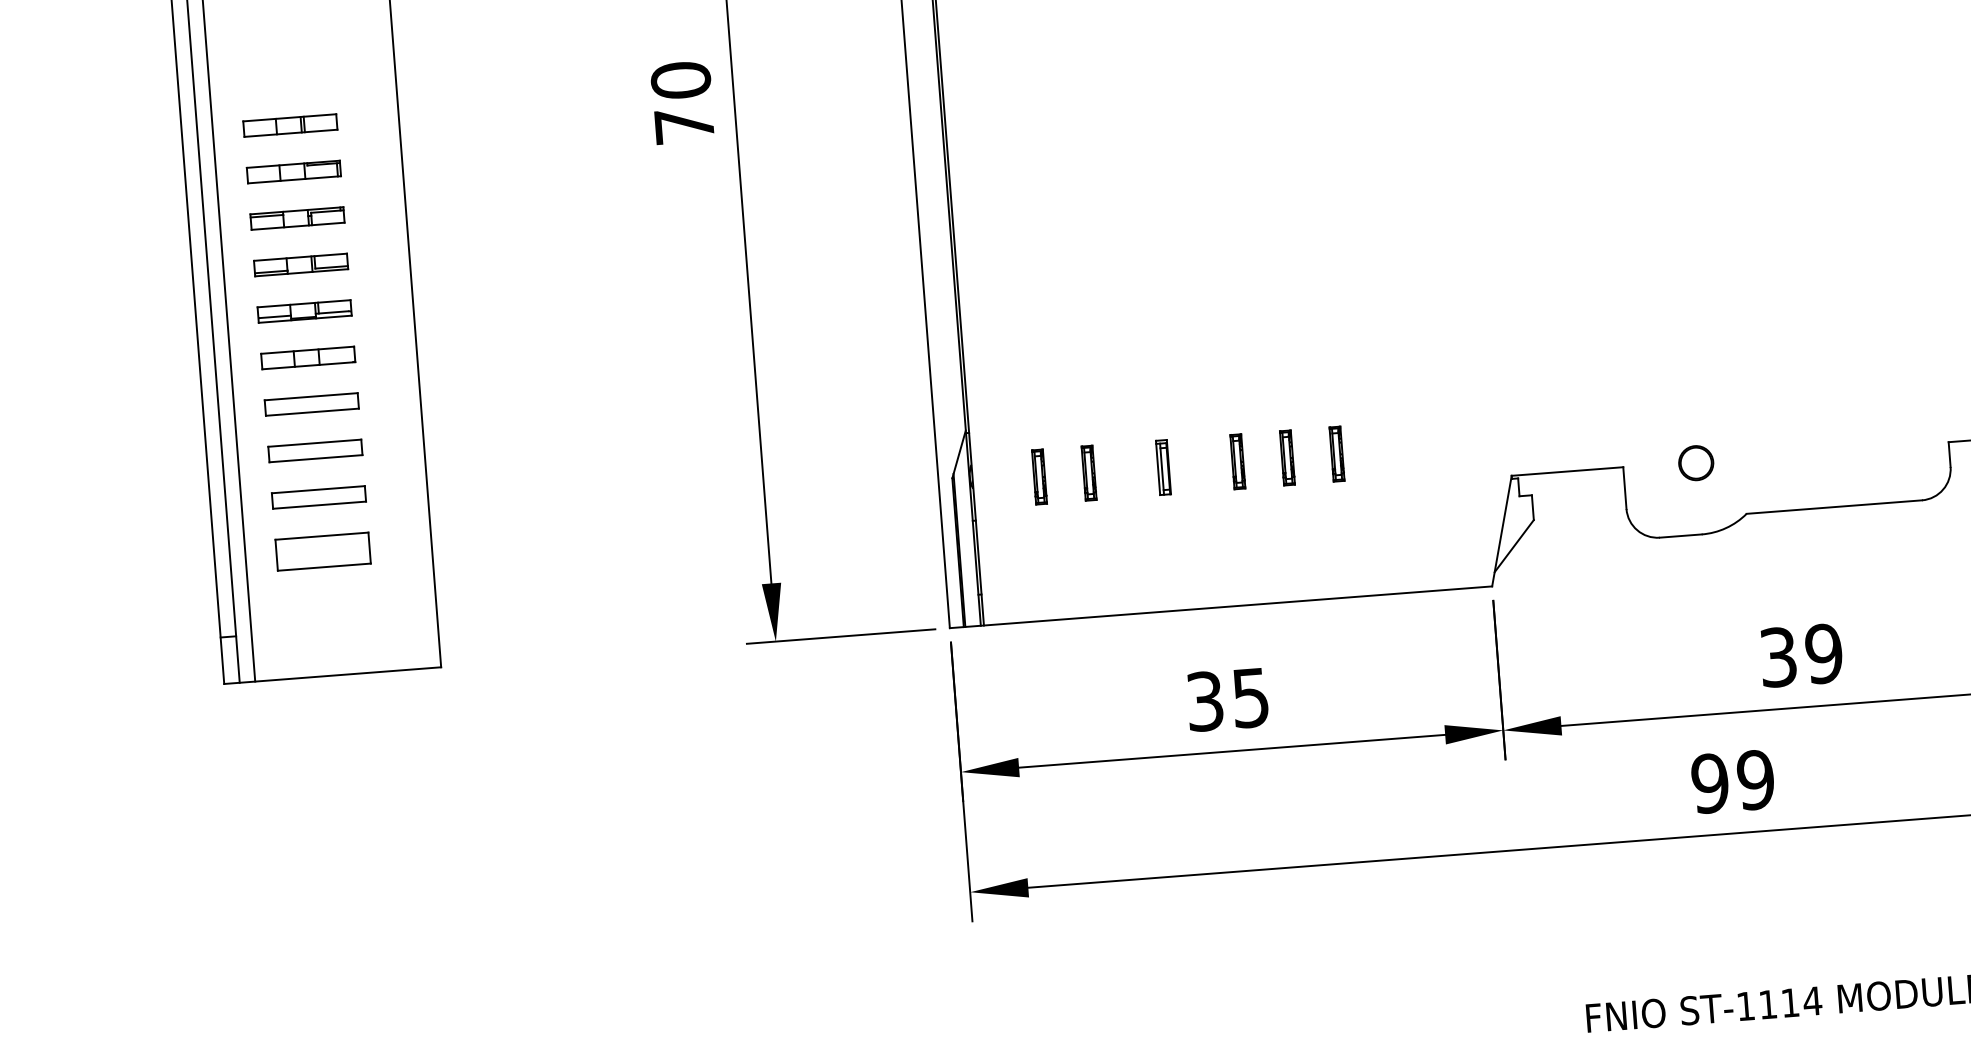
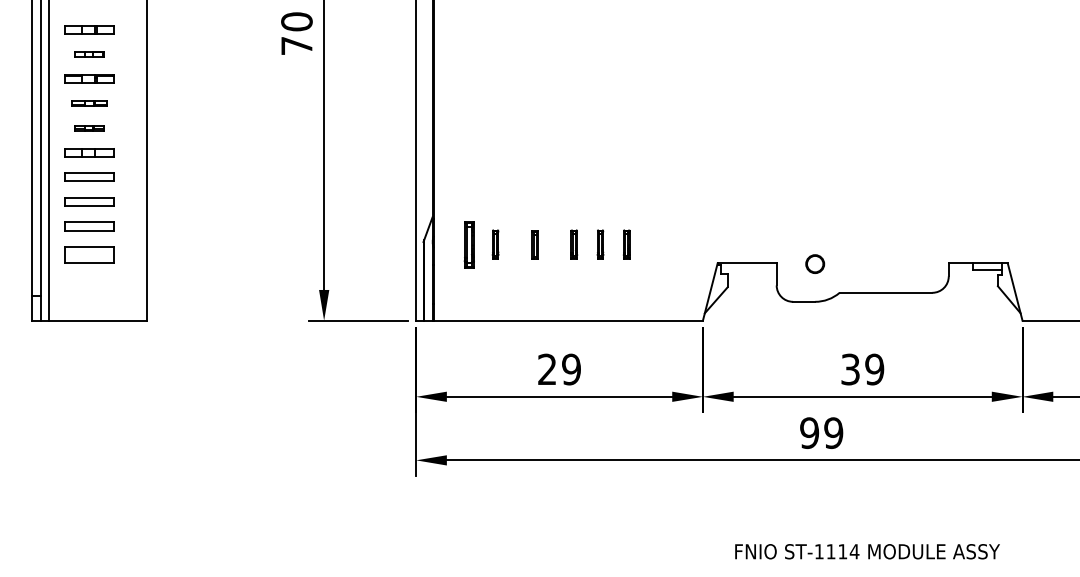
part: (293, 170) -> (89, 53), size x0.6
part: (300, 264) -> (89, 103), size x0.7
part: (304, 310) -> (89, 127), size x0.6
part: (1039, 476) -> (469, 244), size x1.6
text: (1228, 699) -> (559, 369), 35 -> 29

